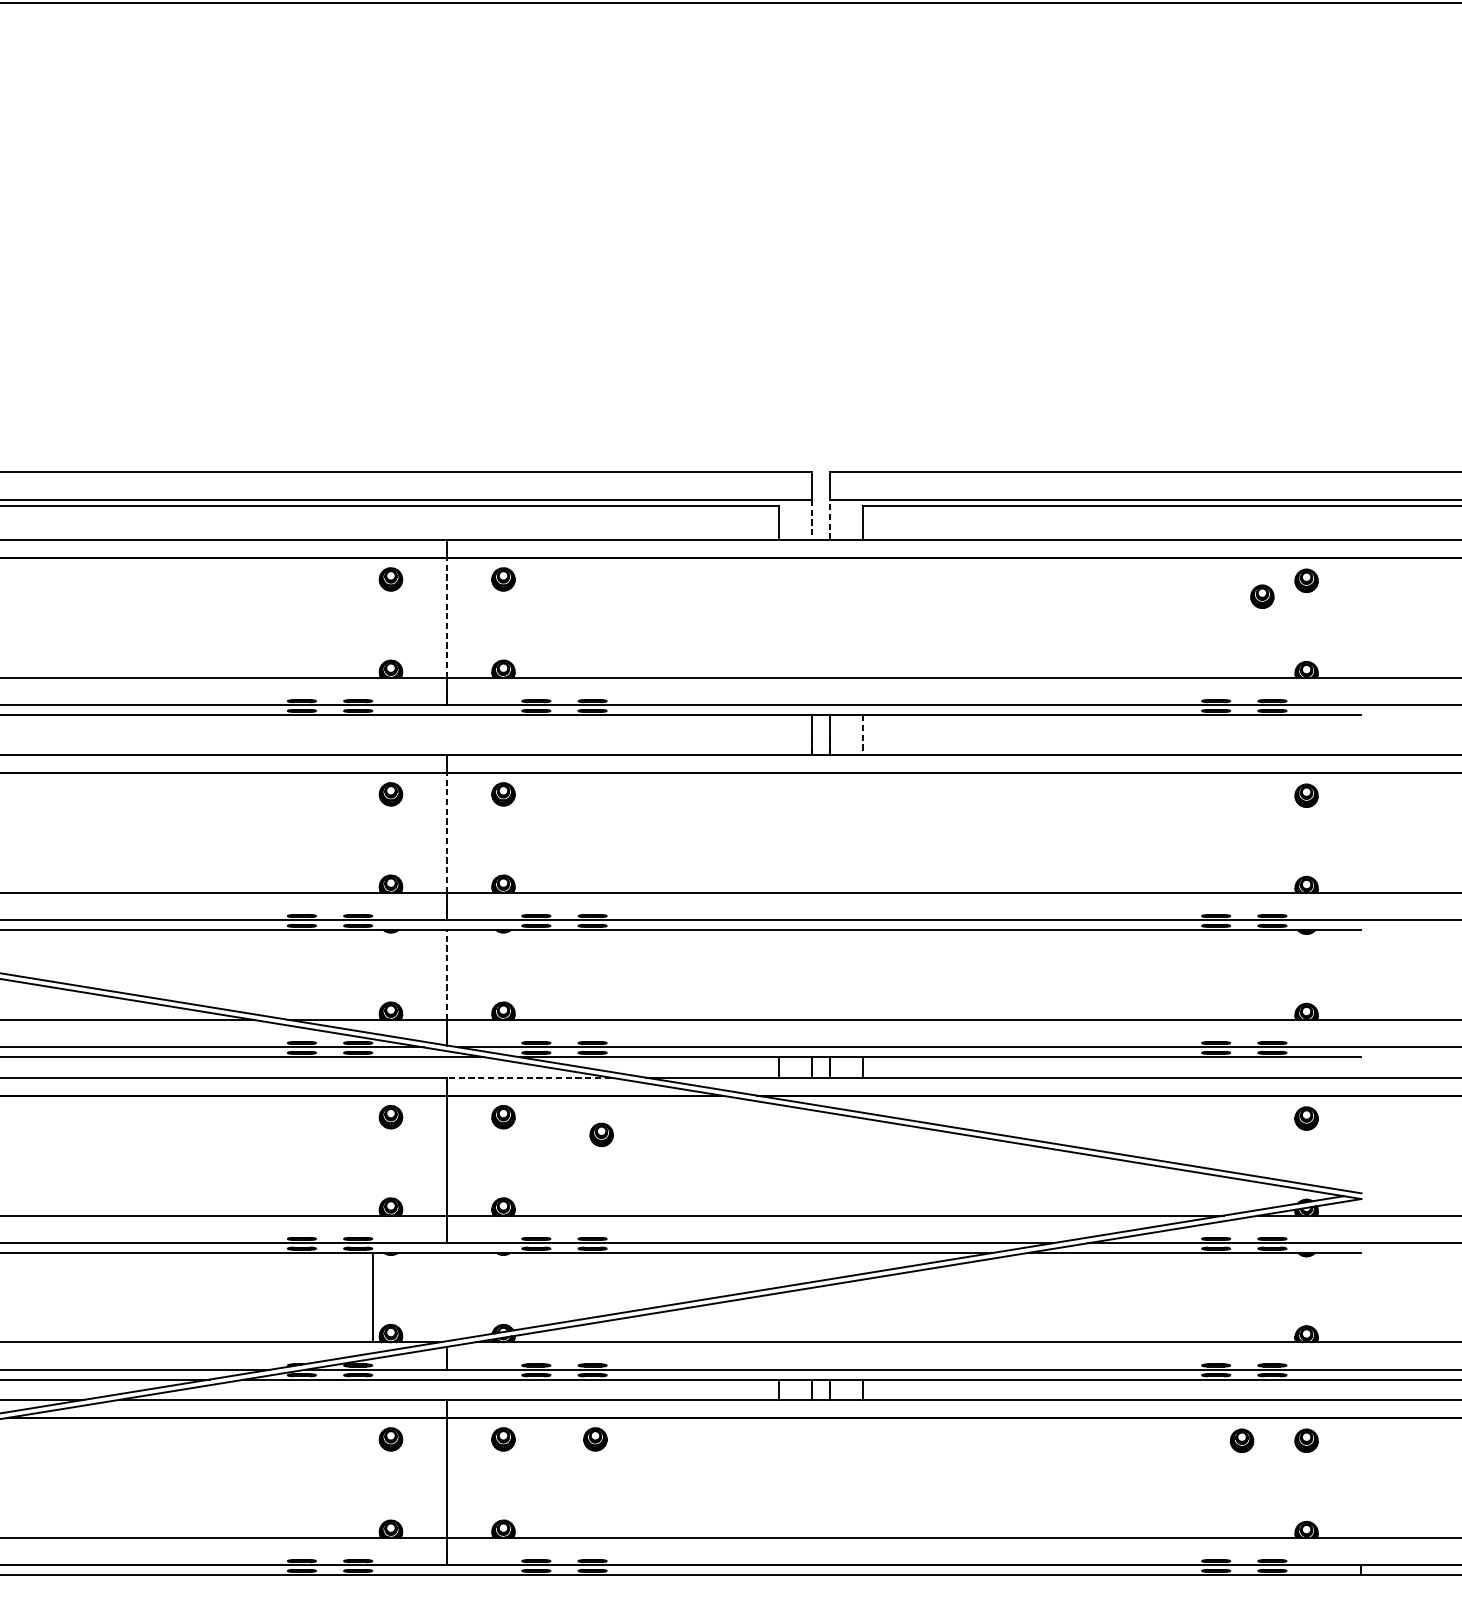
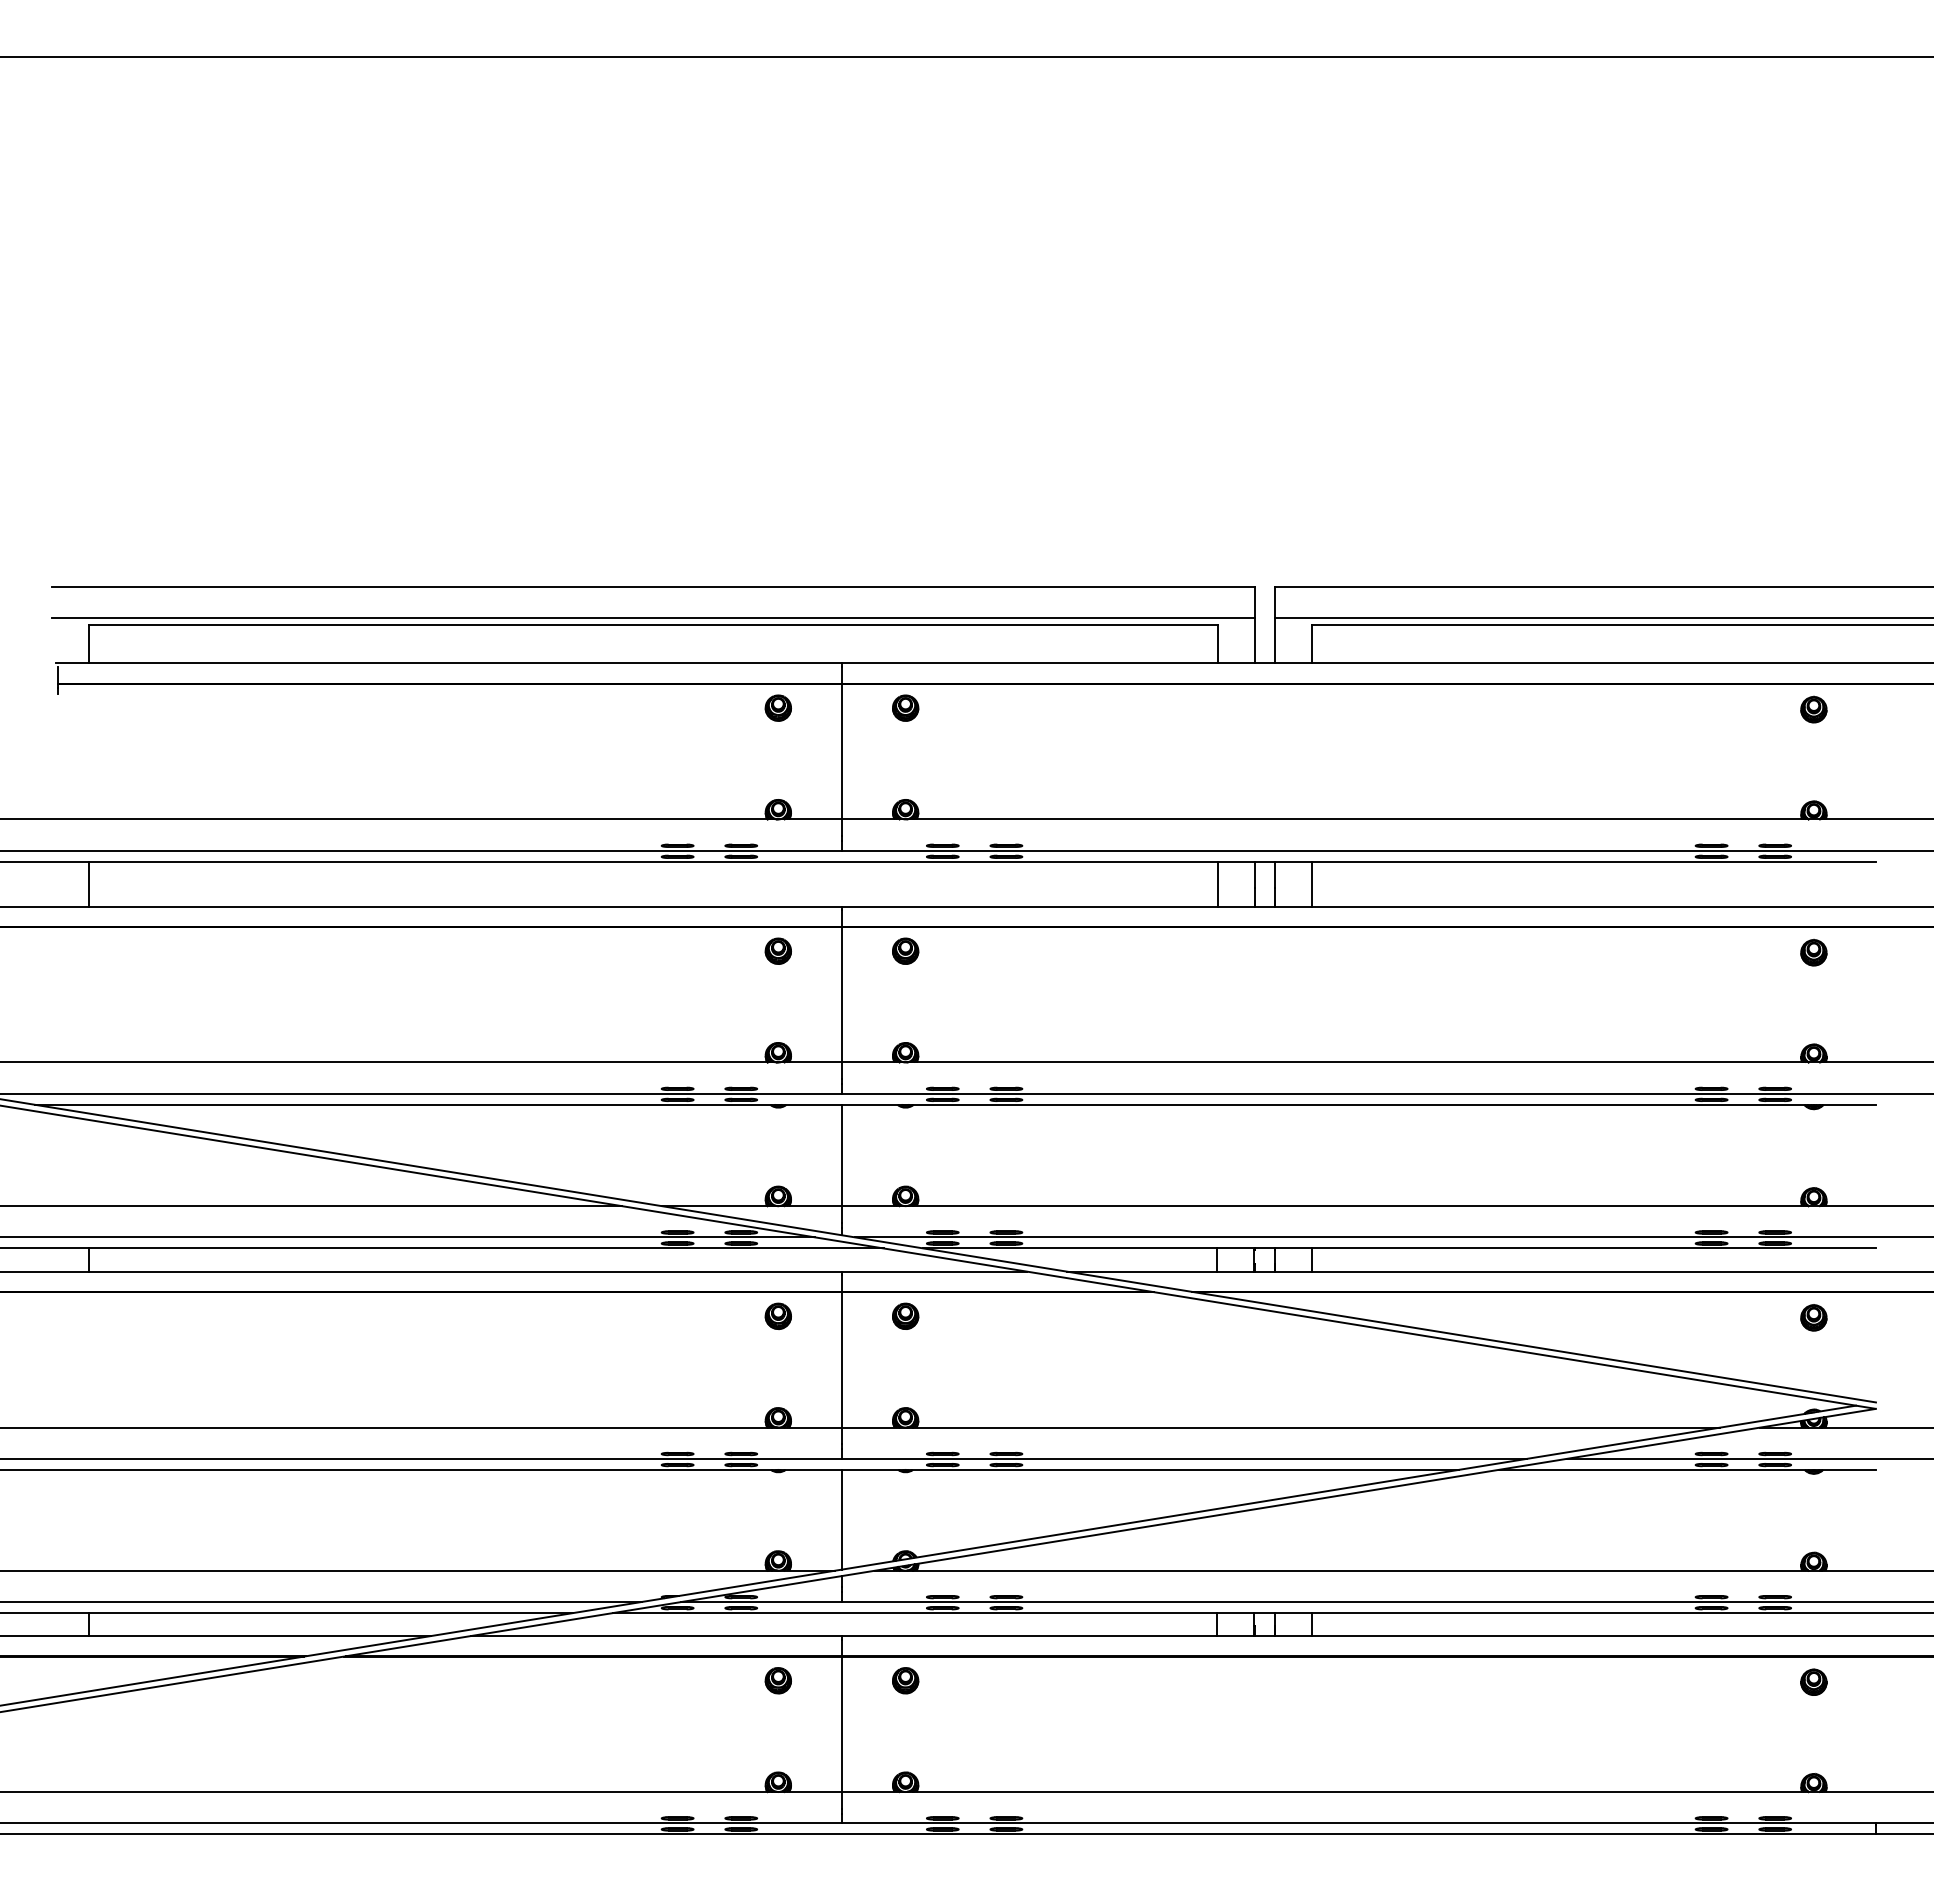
line: (829, 519) -> (1274, 640), dashed -> solid
line: (811, 520) -> (1254, 641), dashed -> solid
part: (1262, 596) -> (1763, 727), removed
line: (447, 617) -> (842, 751), dashed -> solid
line: (779, 734) -> (1217, 883), added
line: (862, 735) -> (1311, 884), dashed -> solid
line: (447, 832) -> (842, 994), dashed -> solid
line: (447, 974) -> (842, 1155), dashed -> solid
line: (528, 1077) -> (933, 1271), dashed -> solid
part: (601, 1134) -> (1016, 1335), removed
line: (373, 1296) -> (842, 1519), moved
part: (595, 1439) -> (1009, 1680), removed
part: (1241, 1440) -> (1740, 1681), removed

